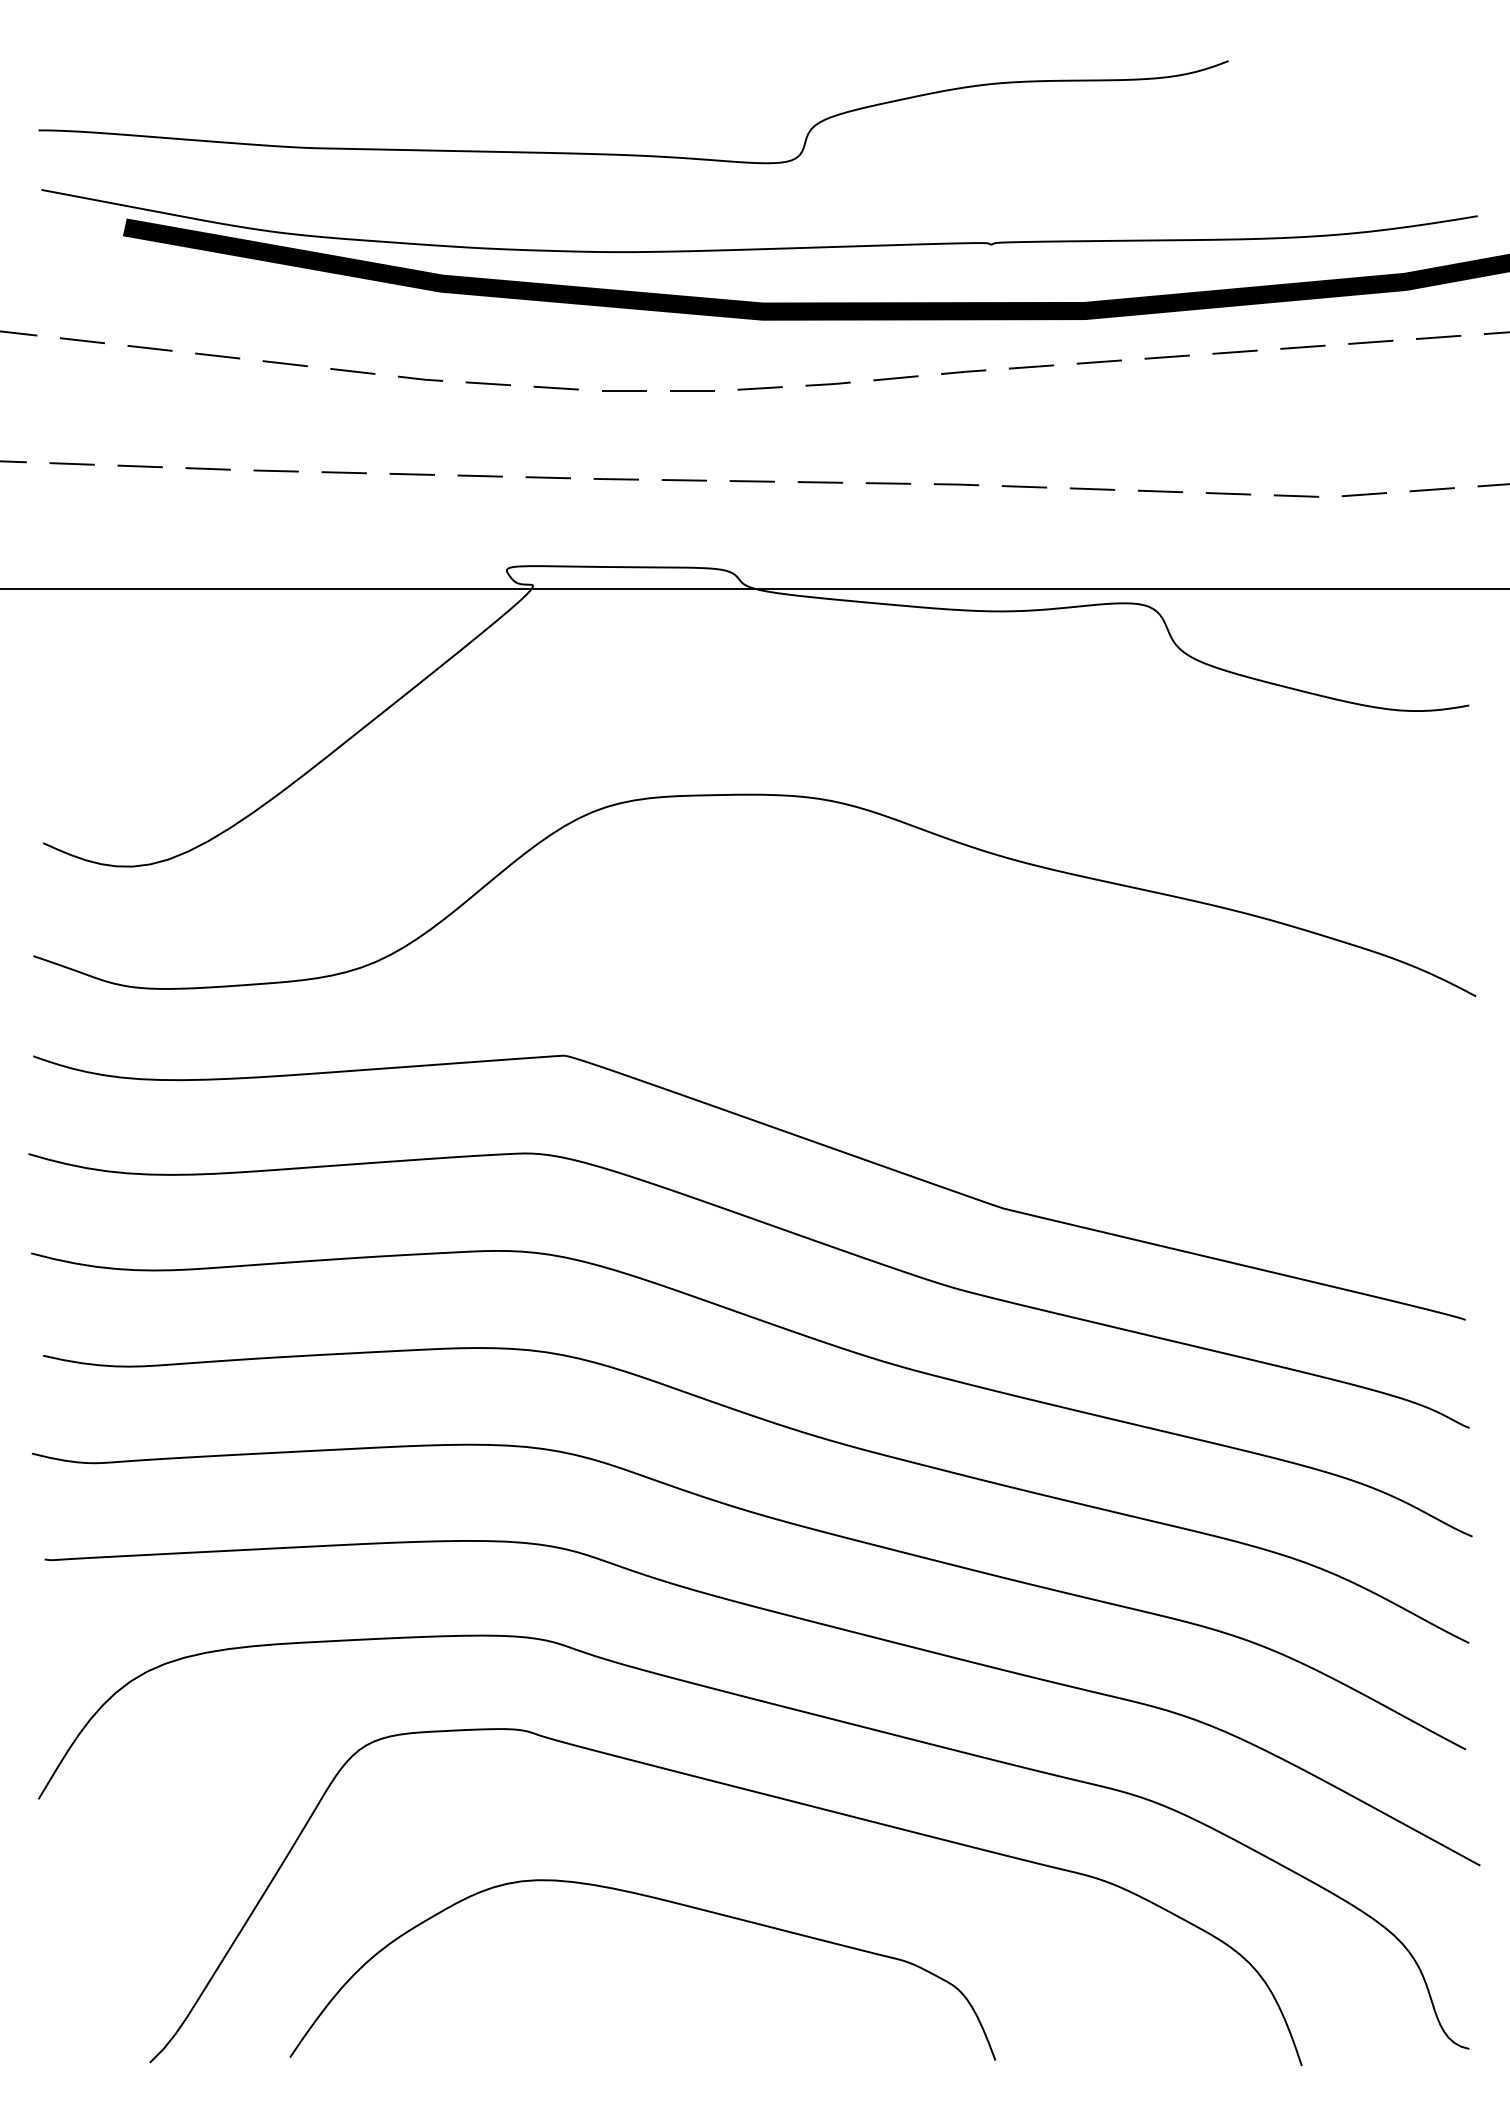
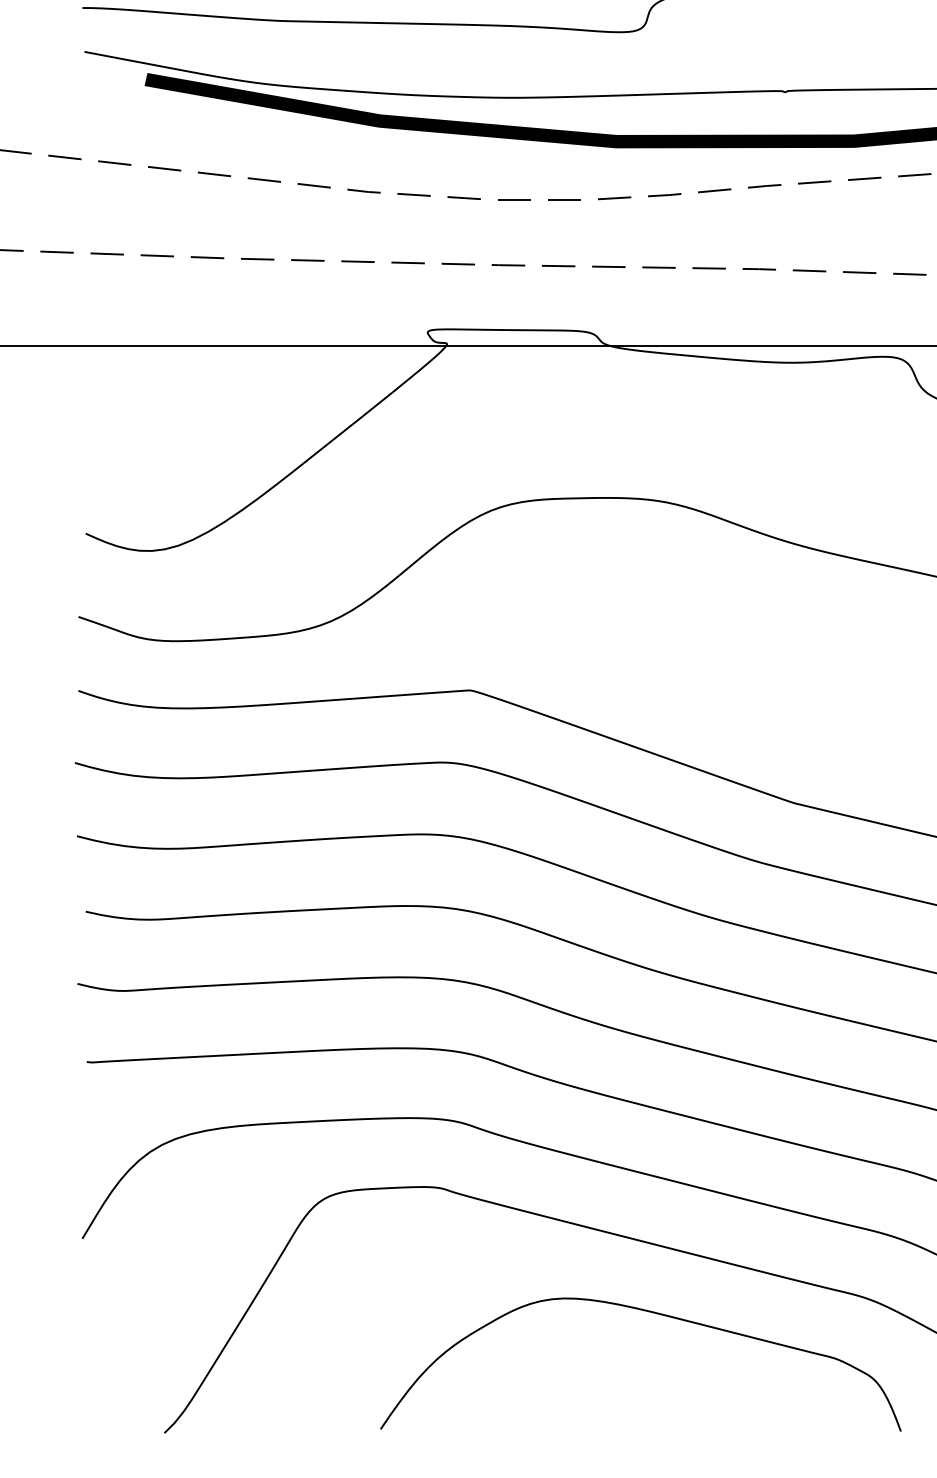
curve: (660, 1900) -> (653, 1313), moved

